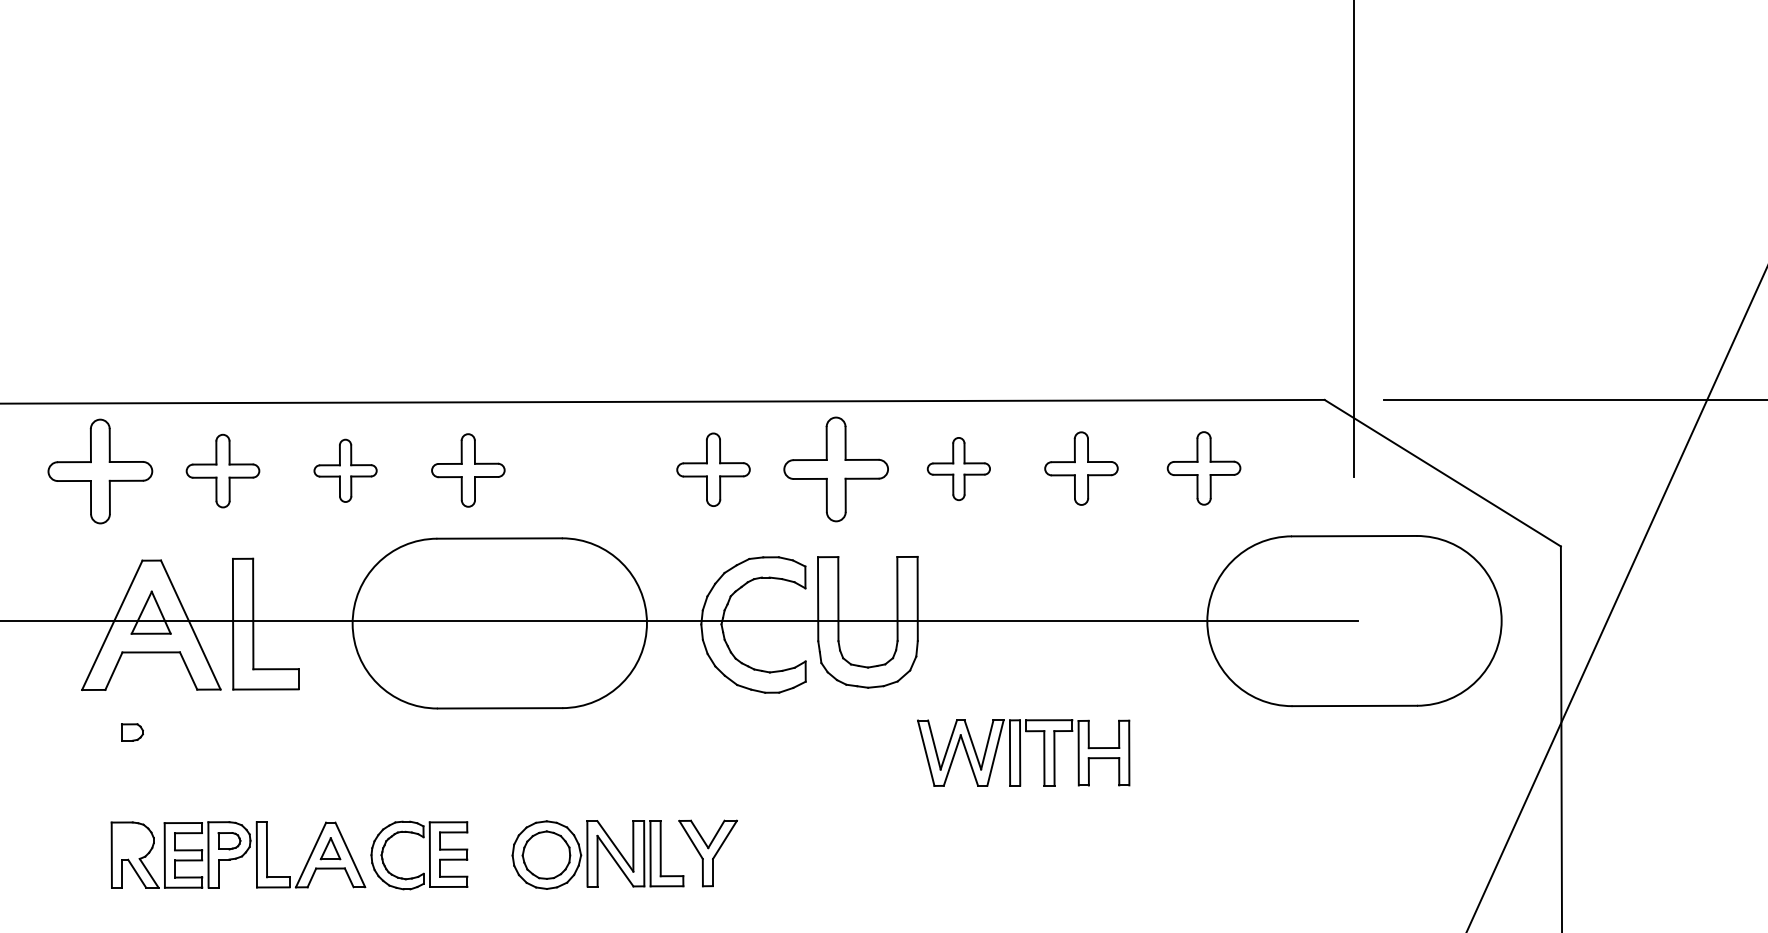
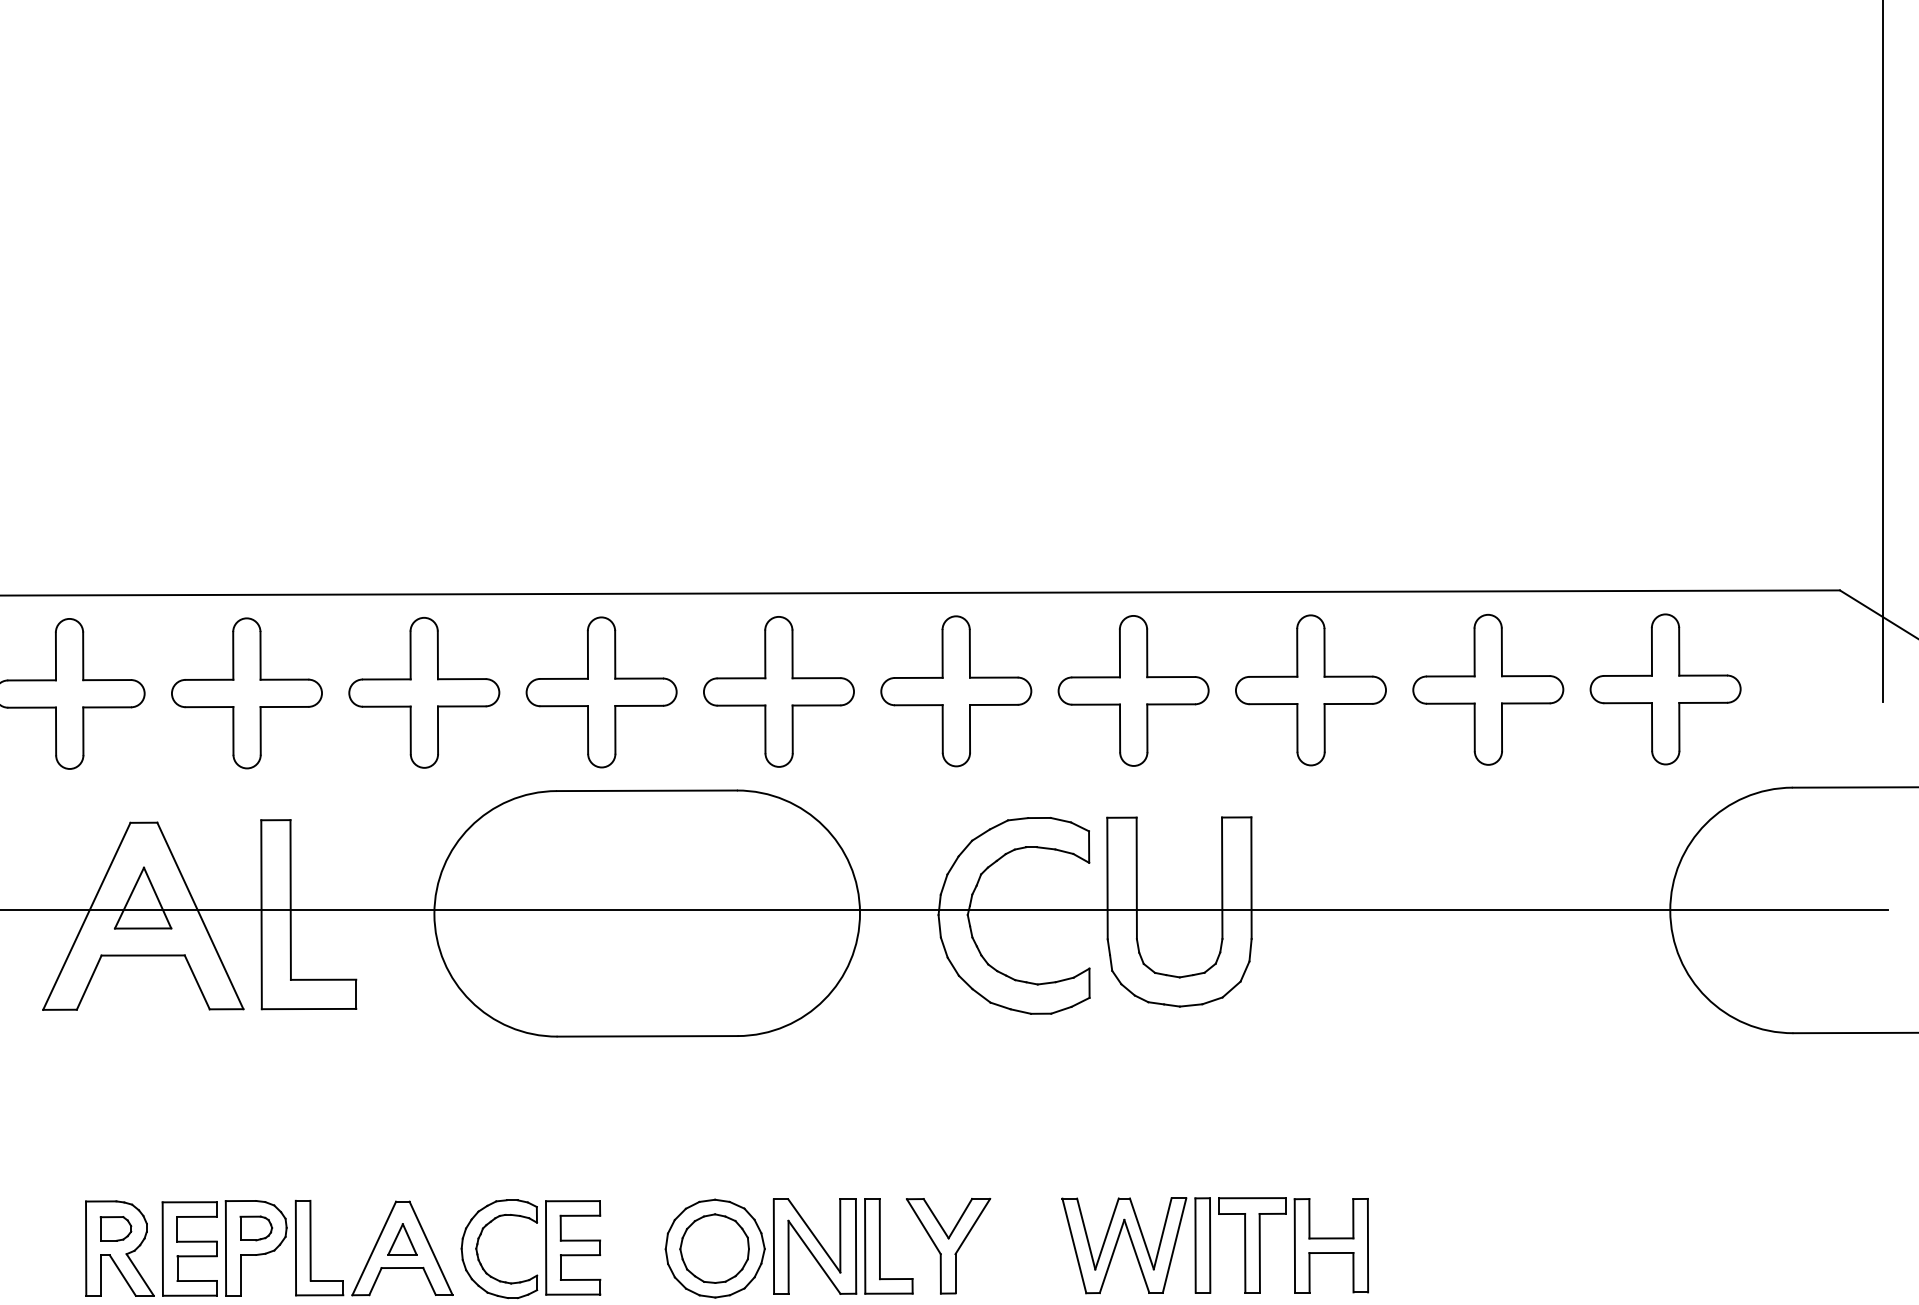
part: (958, 468) -> (1310, 689), size x1.67
part: (1081, 468) -> (1488, 689), size x1.43
part: (1203, 468) -> (1664, 689), size x1.43
part: (590, 469) -> (778, 690), added
part: (713, 469) -> (956, 690), size x1.43
part: (222, 470) -> (246, 692), size x1.43
part: (345, 470) -> (424, 692), size x1.67
part: (468, 470) -> (601, 692), size x1.43
part: (132, 732) -> (116, 1228), moved
part: (1023, 752) -> (1215, 1244), moved

